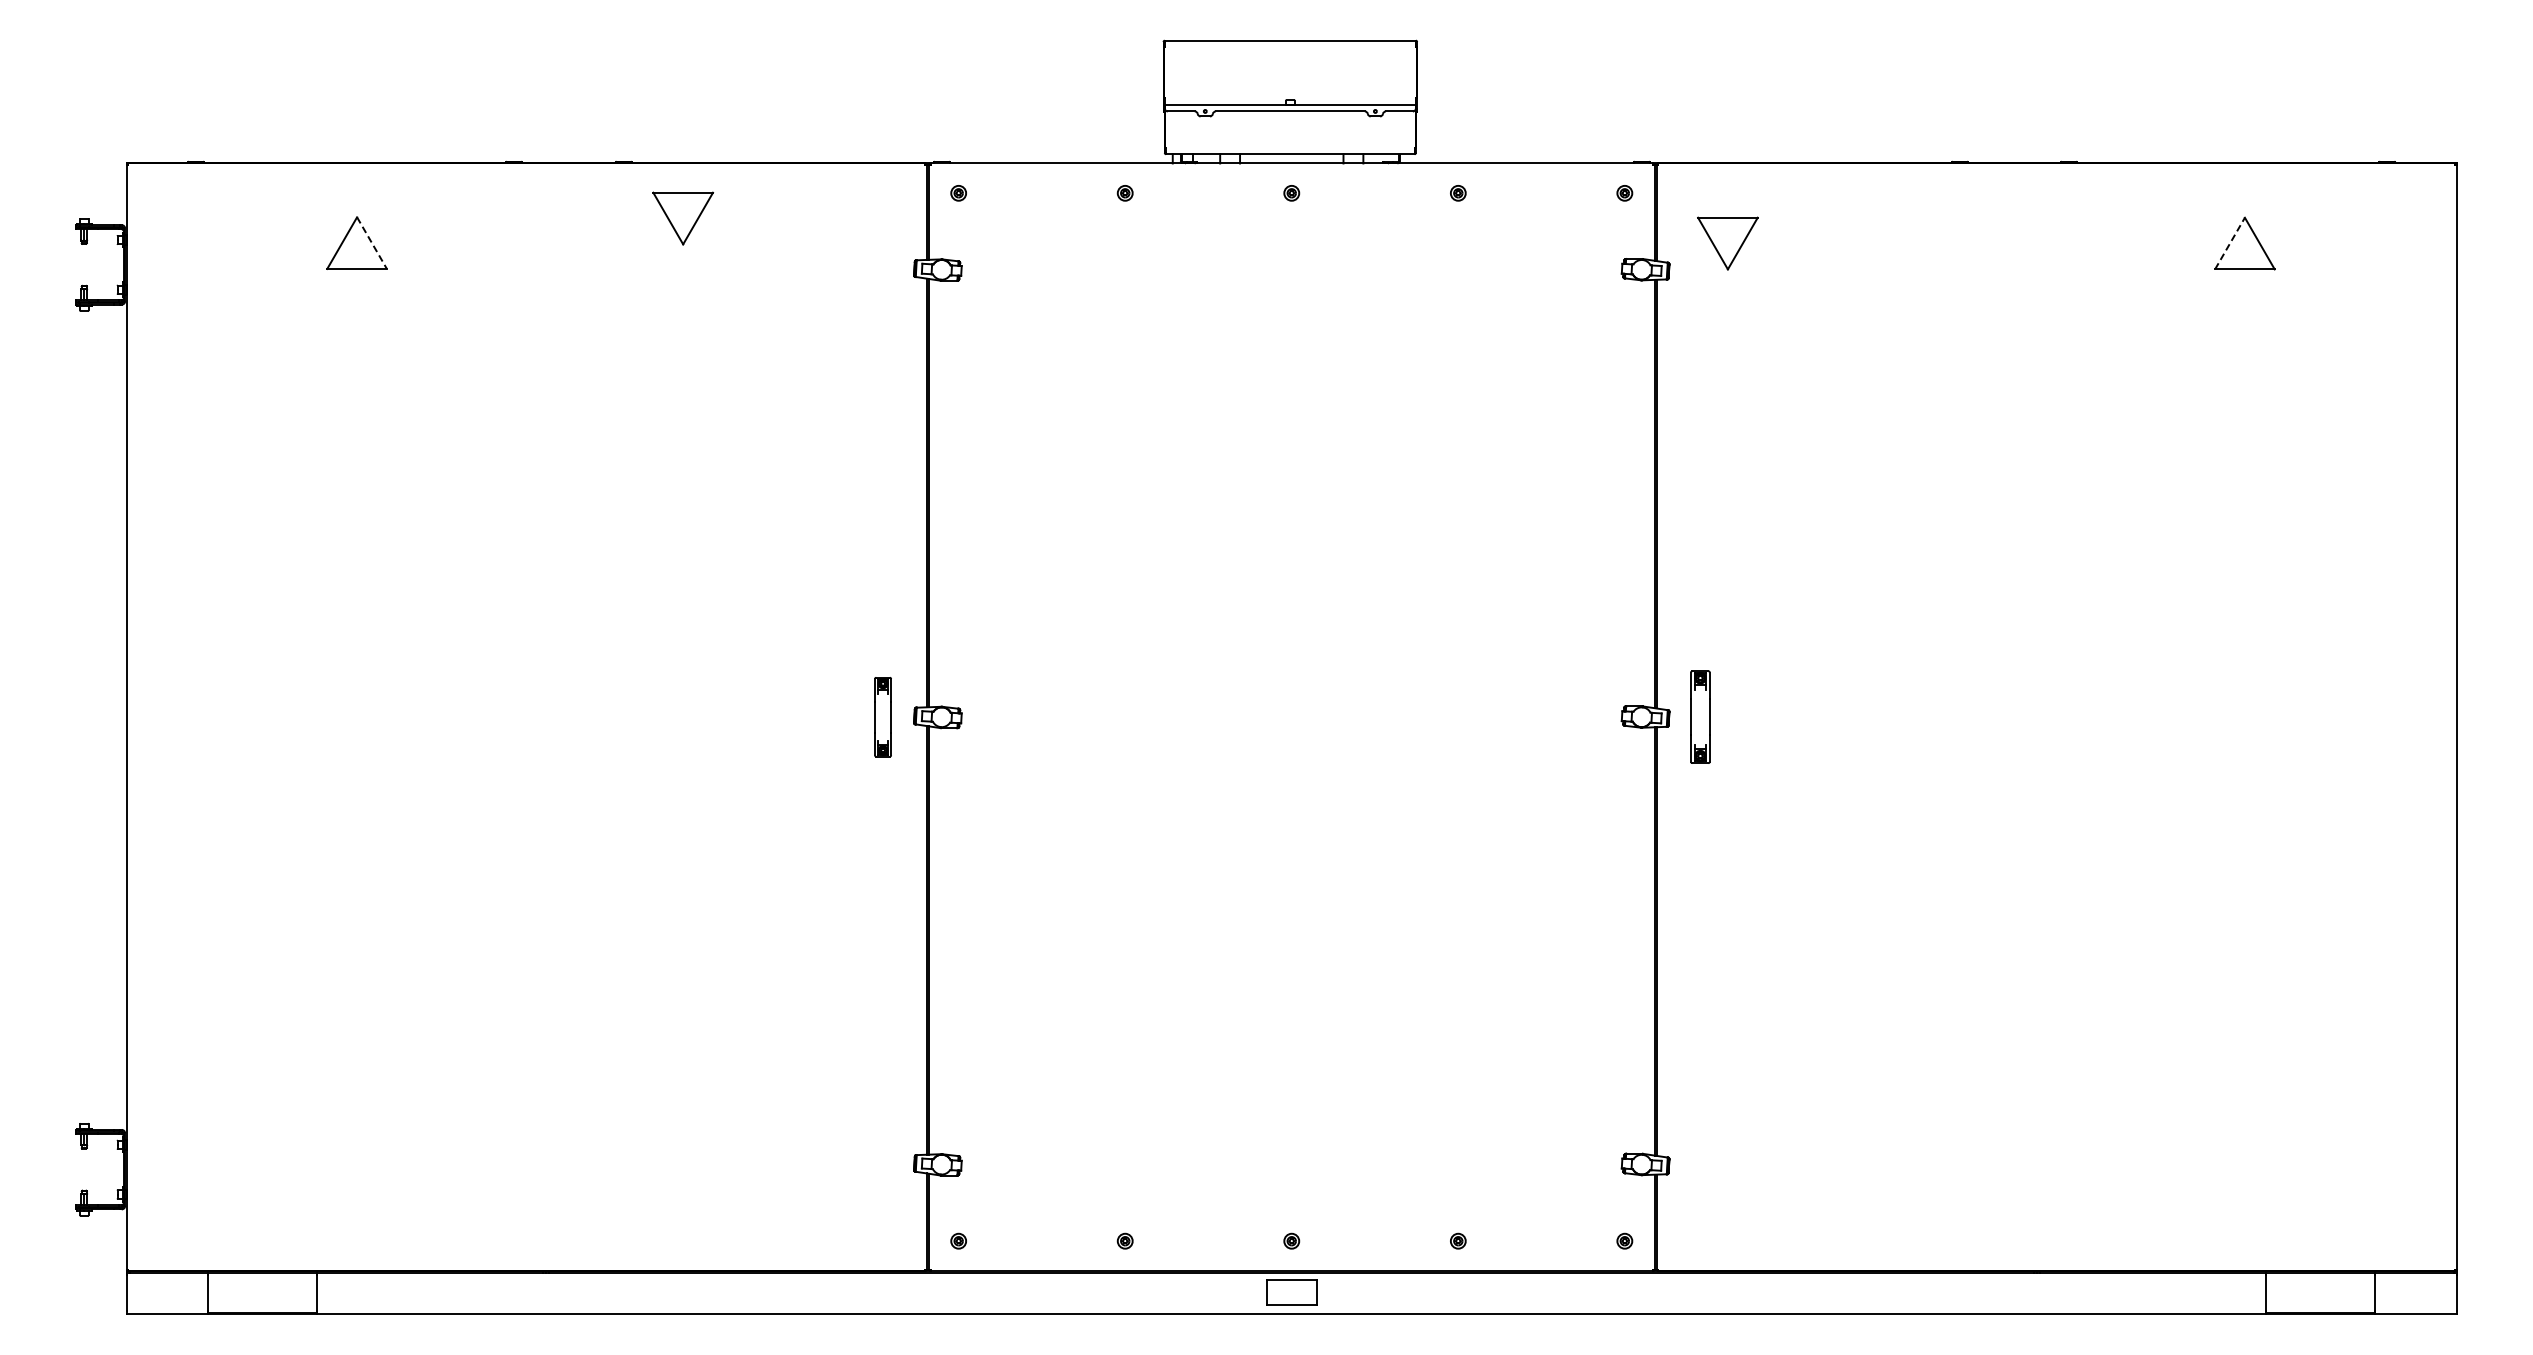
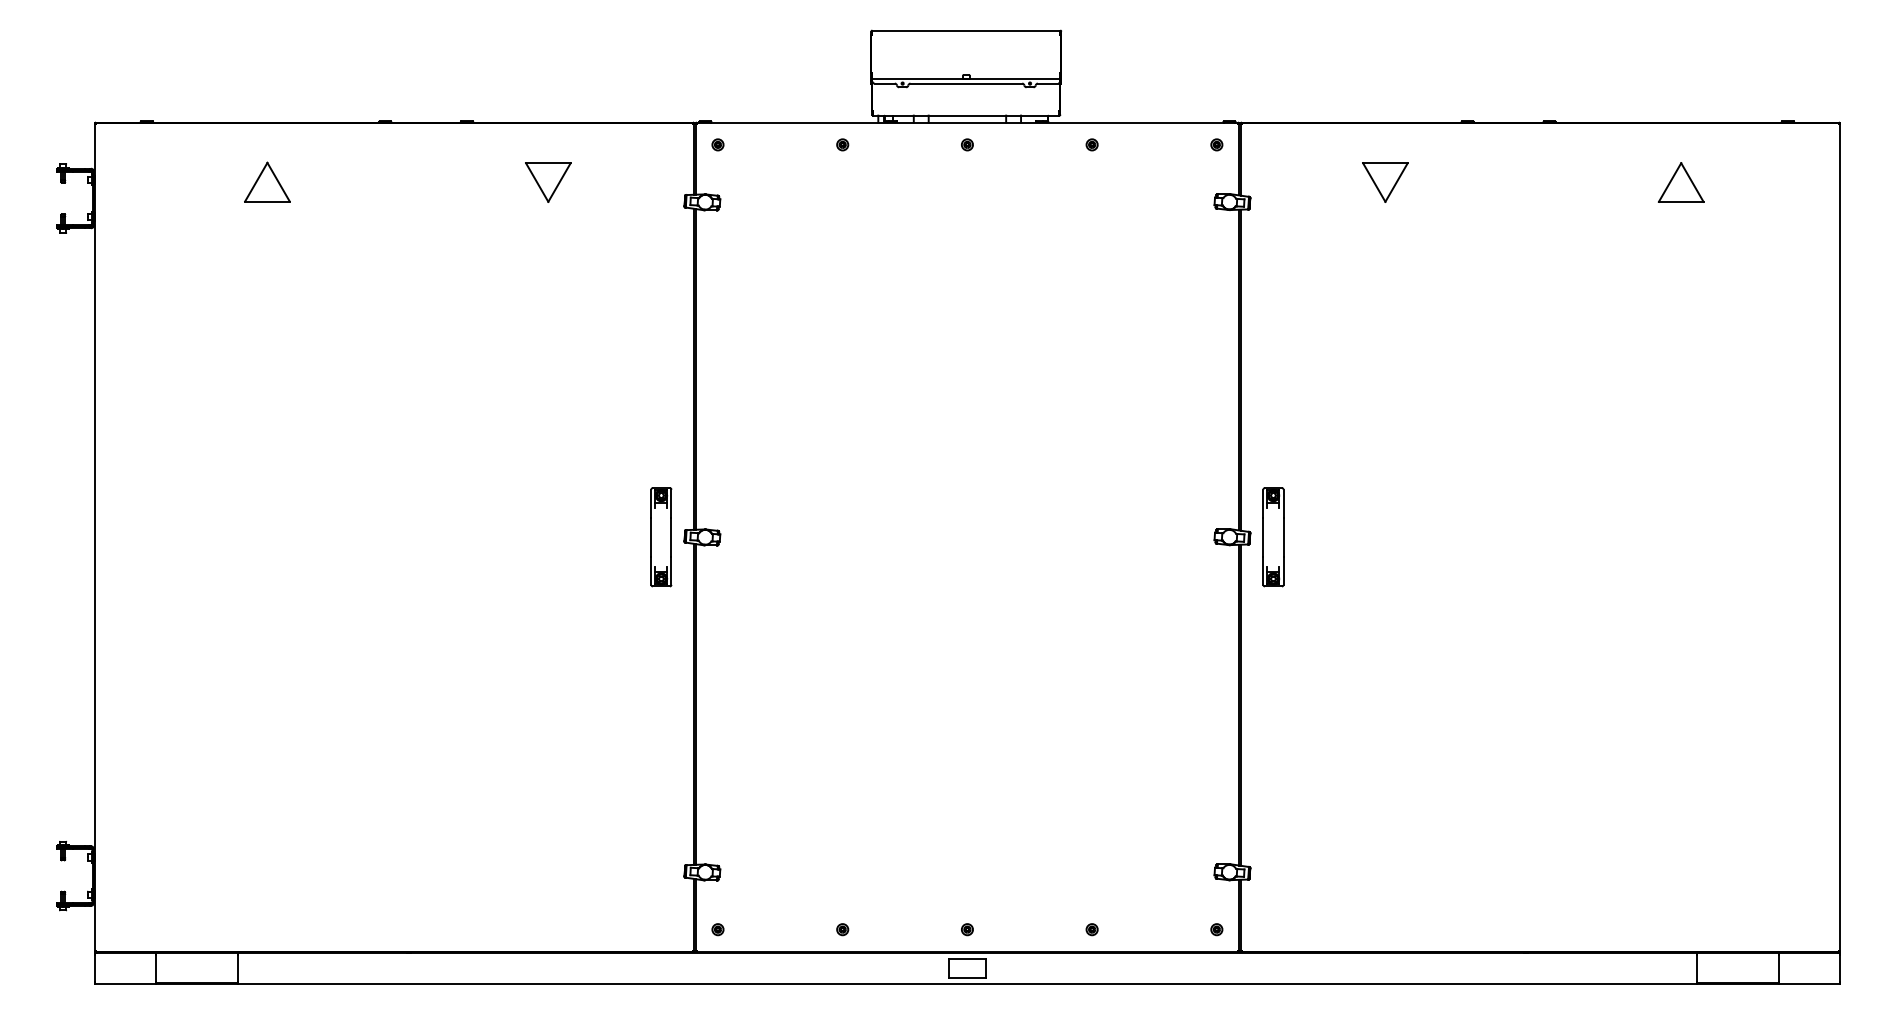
part: (683, 218) -> (548, 182), moved
line: (372, 243) -> (278, 182), dashed -> solid
part: (1727, 243) -> (1385, 182), moved
line: (2229, 243) -> (1669, 182), dashed -> solid
part: (882, 716) -> (660, 536), size x1.67
part: (1700, 716) -> (1273, 536), size x1.43

